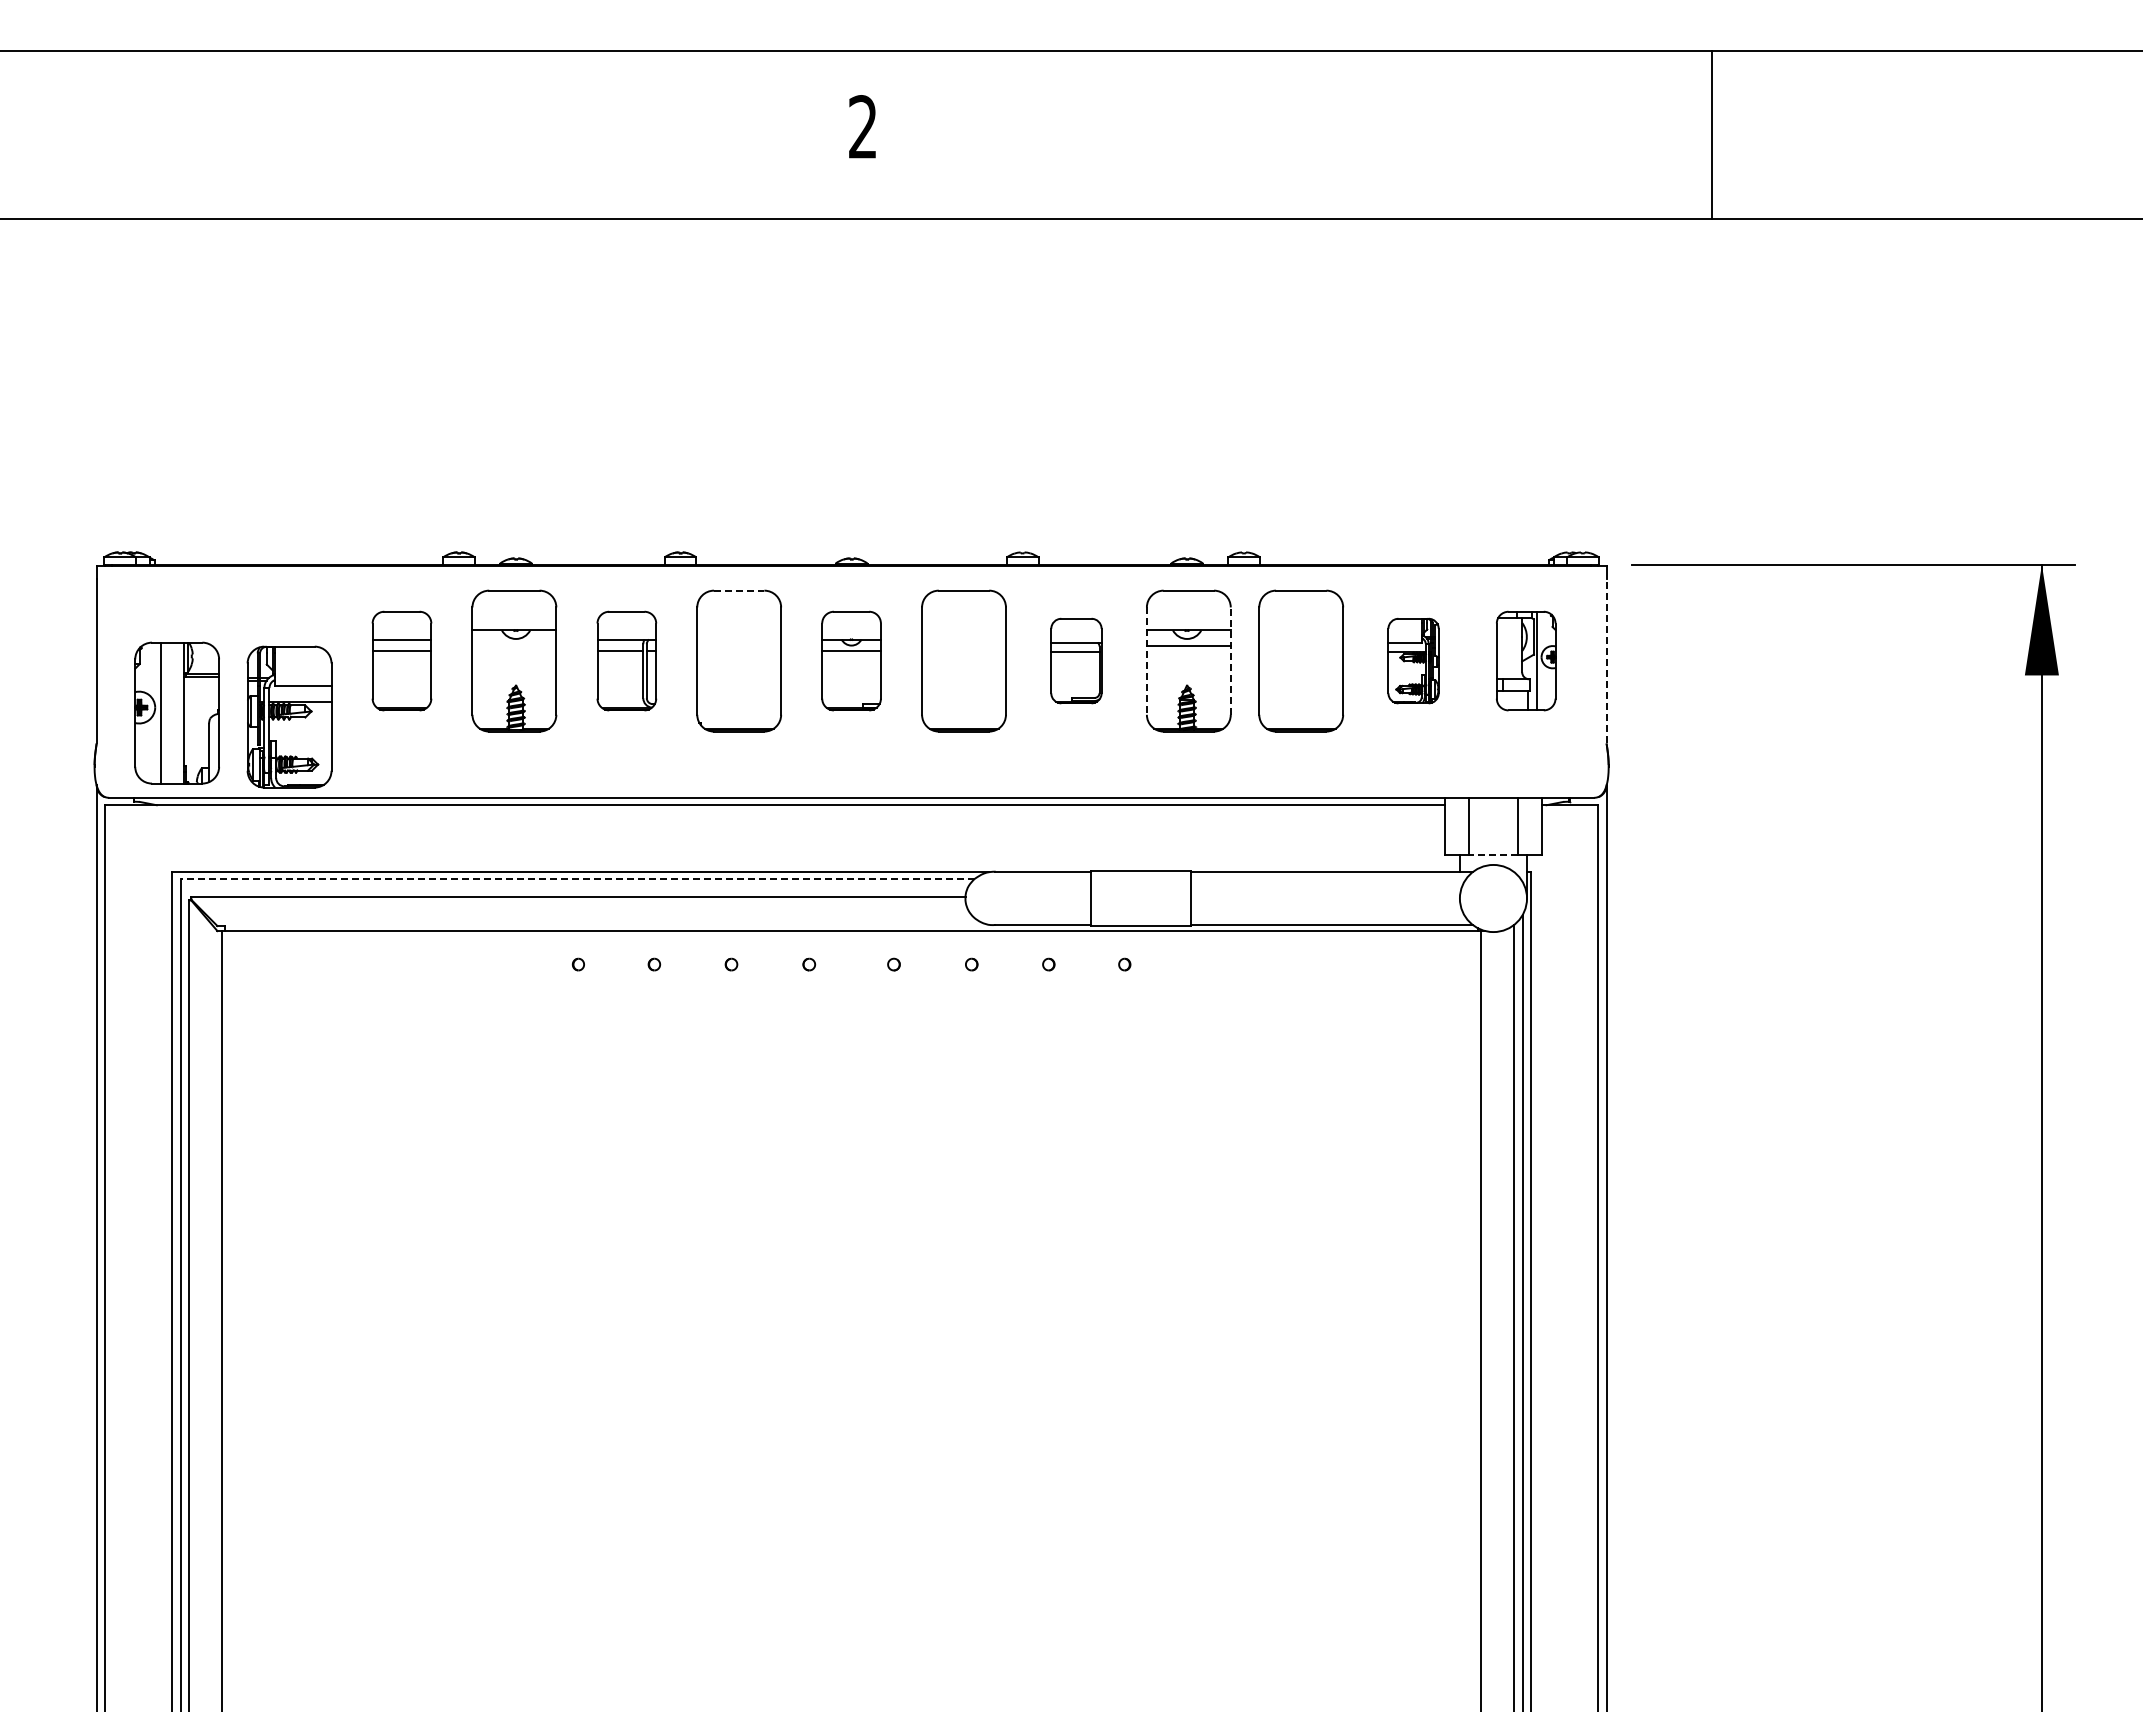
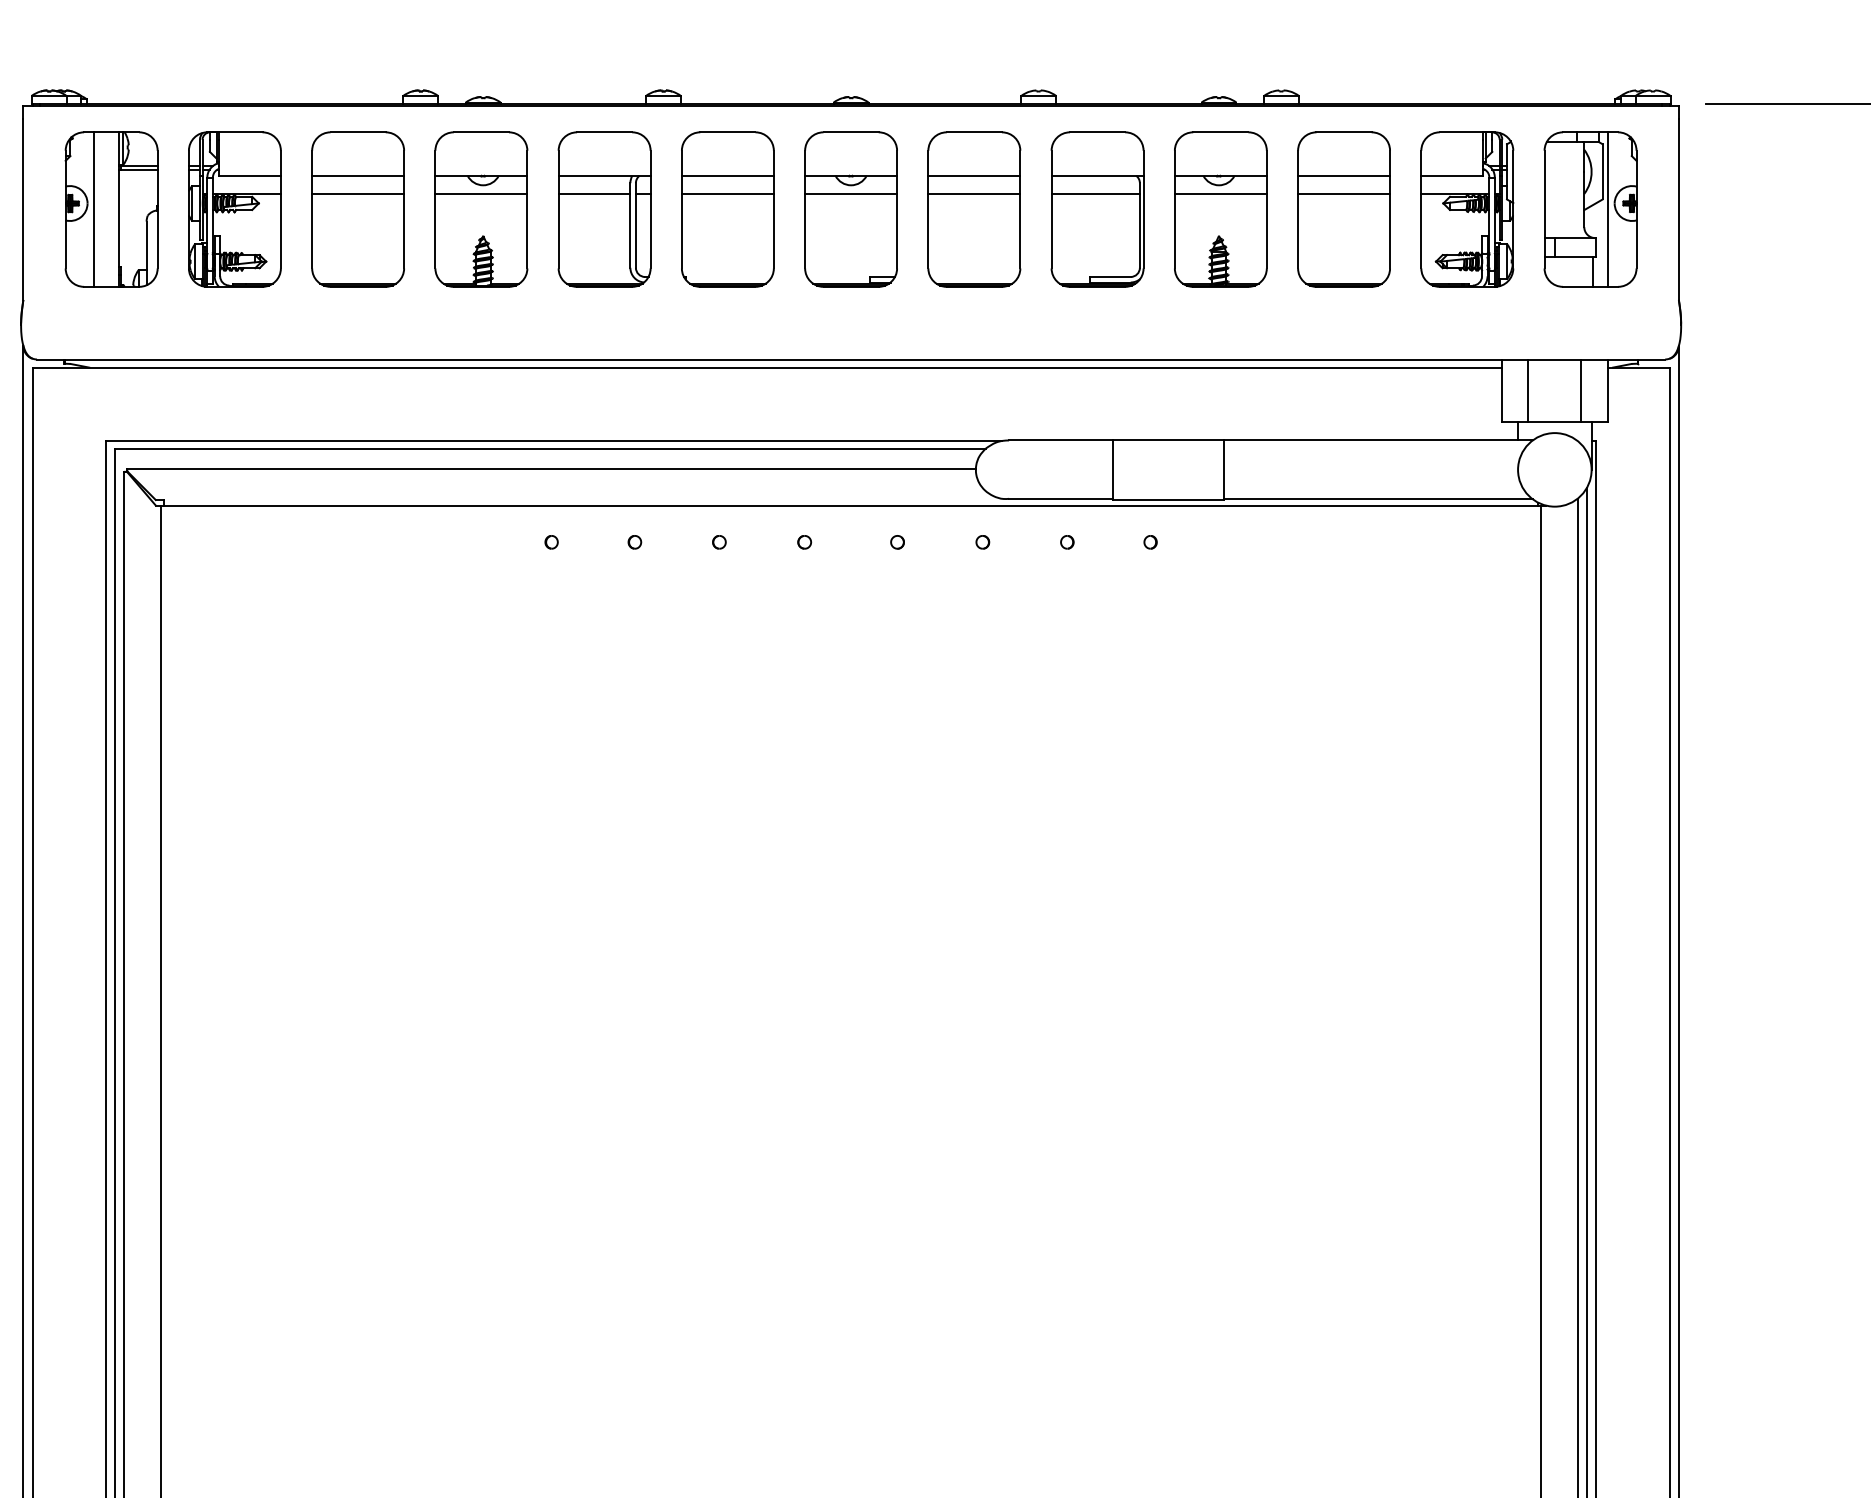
line: (739, 590) -> (728, 132), dashed -> solid
line: (739, 630) -> (728, 176), added
line: (963, 630) -> (973, 176), added
line: (1301, 630) -> (1344, 176), added
line: (514, 646) -> (481, 193), added
line: (739, 646) -> (728, 193), added
line: (963, 646) -> (973, 193), added
line: (1301, 646) -> (1344, 193), added
part: (401, 660) -> (357, 208), size x1.43
part: (626, 660) -> (604, 208), size x1.43
part: (851, 660) -> (850, 208), size x1.43
part: (1076, 660) -> (1097, 208), size x1.67
part: (1413, 660) -> (1467, 208), size x1.67
part: (1526, 660) -> (1591, 208), size x1.43
line: (1606, 660) -> (1678, 208), dashed -> solid
line: (1146, 661) -> (1174, 210), dashed -> solid
line: (1230, 661) -> (1266, 210), dashed -> solid
part: (176, 712) -> (110, 208), moved
part: (289, 716) -> (234, 208), moved
line: (1492, 854) -> (1553, 421), dashed -> solid
line: (577, 879) -> (550, 449), dashed -> solid

